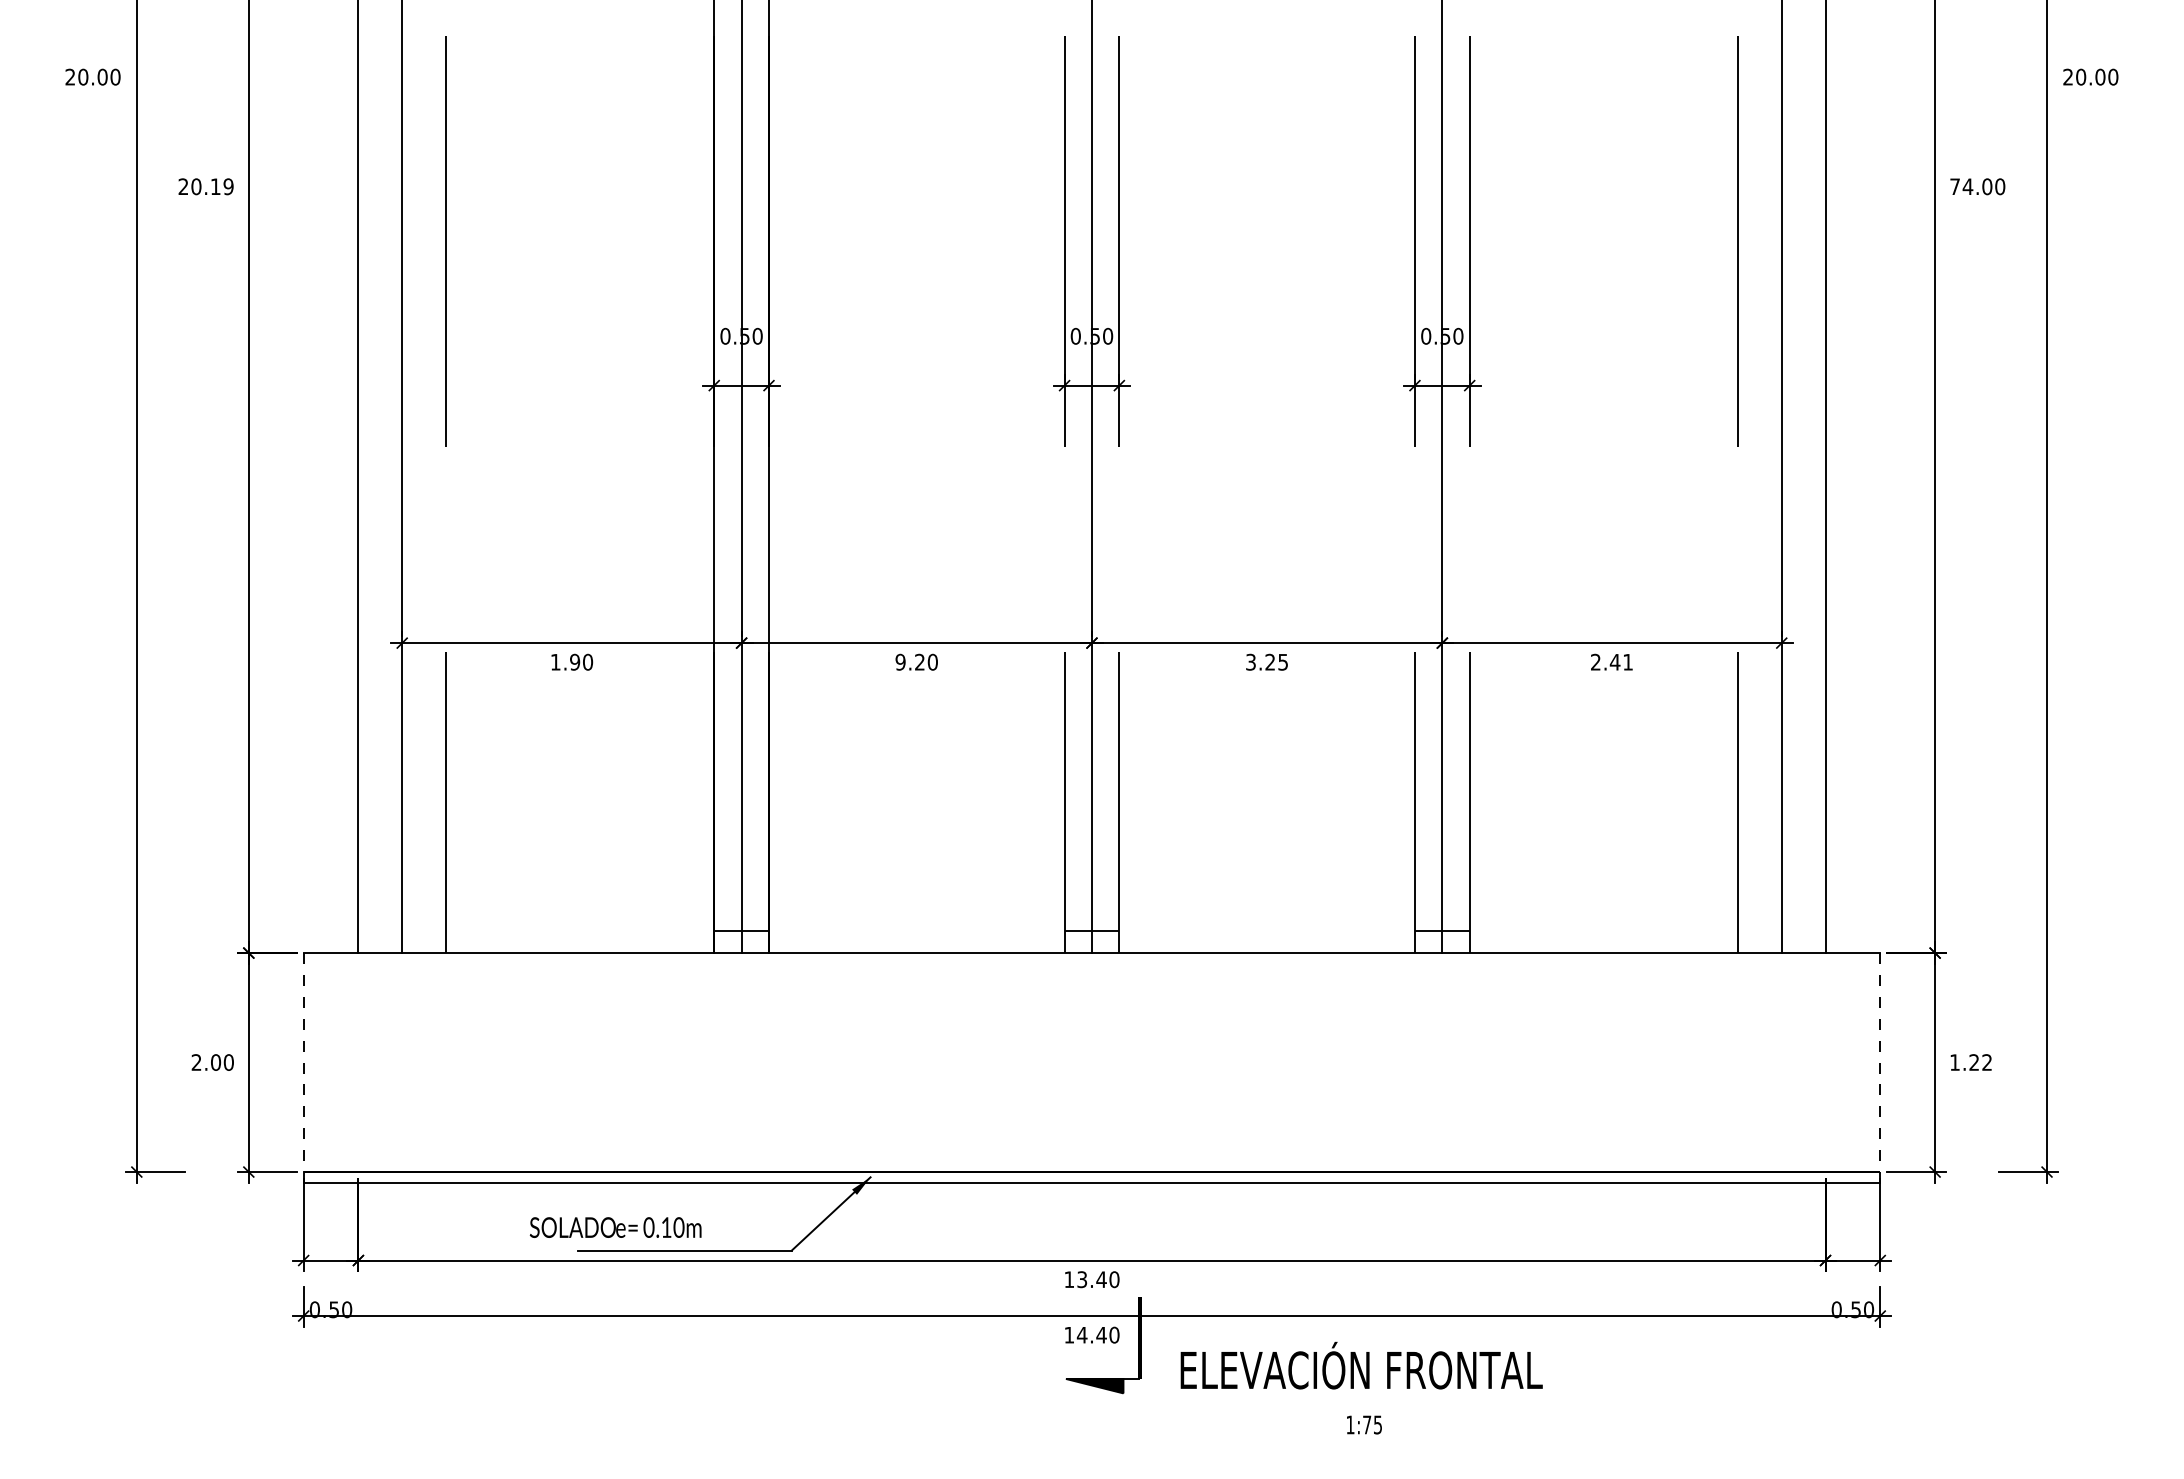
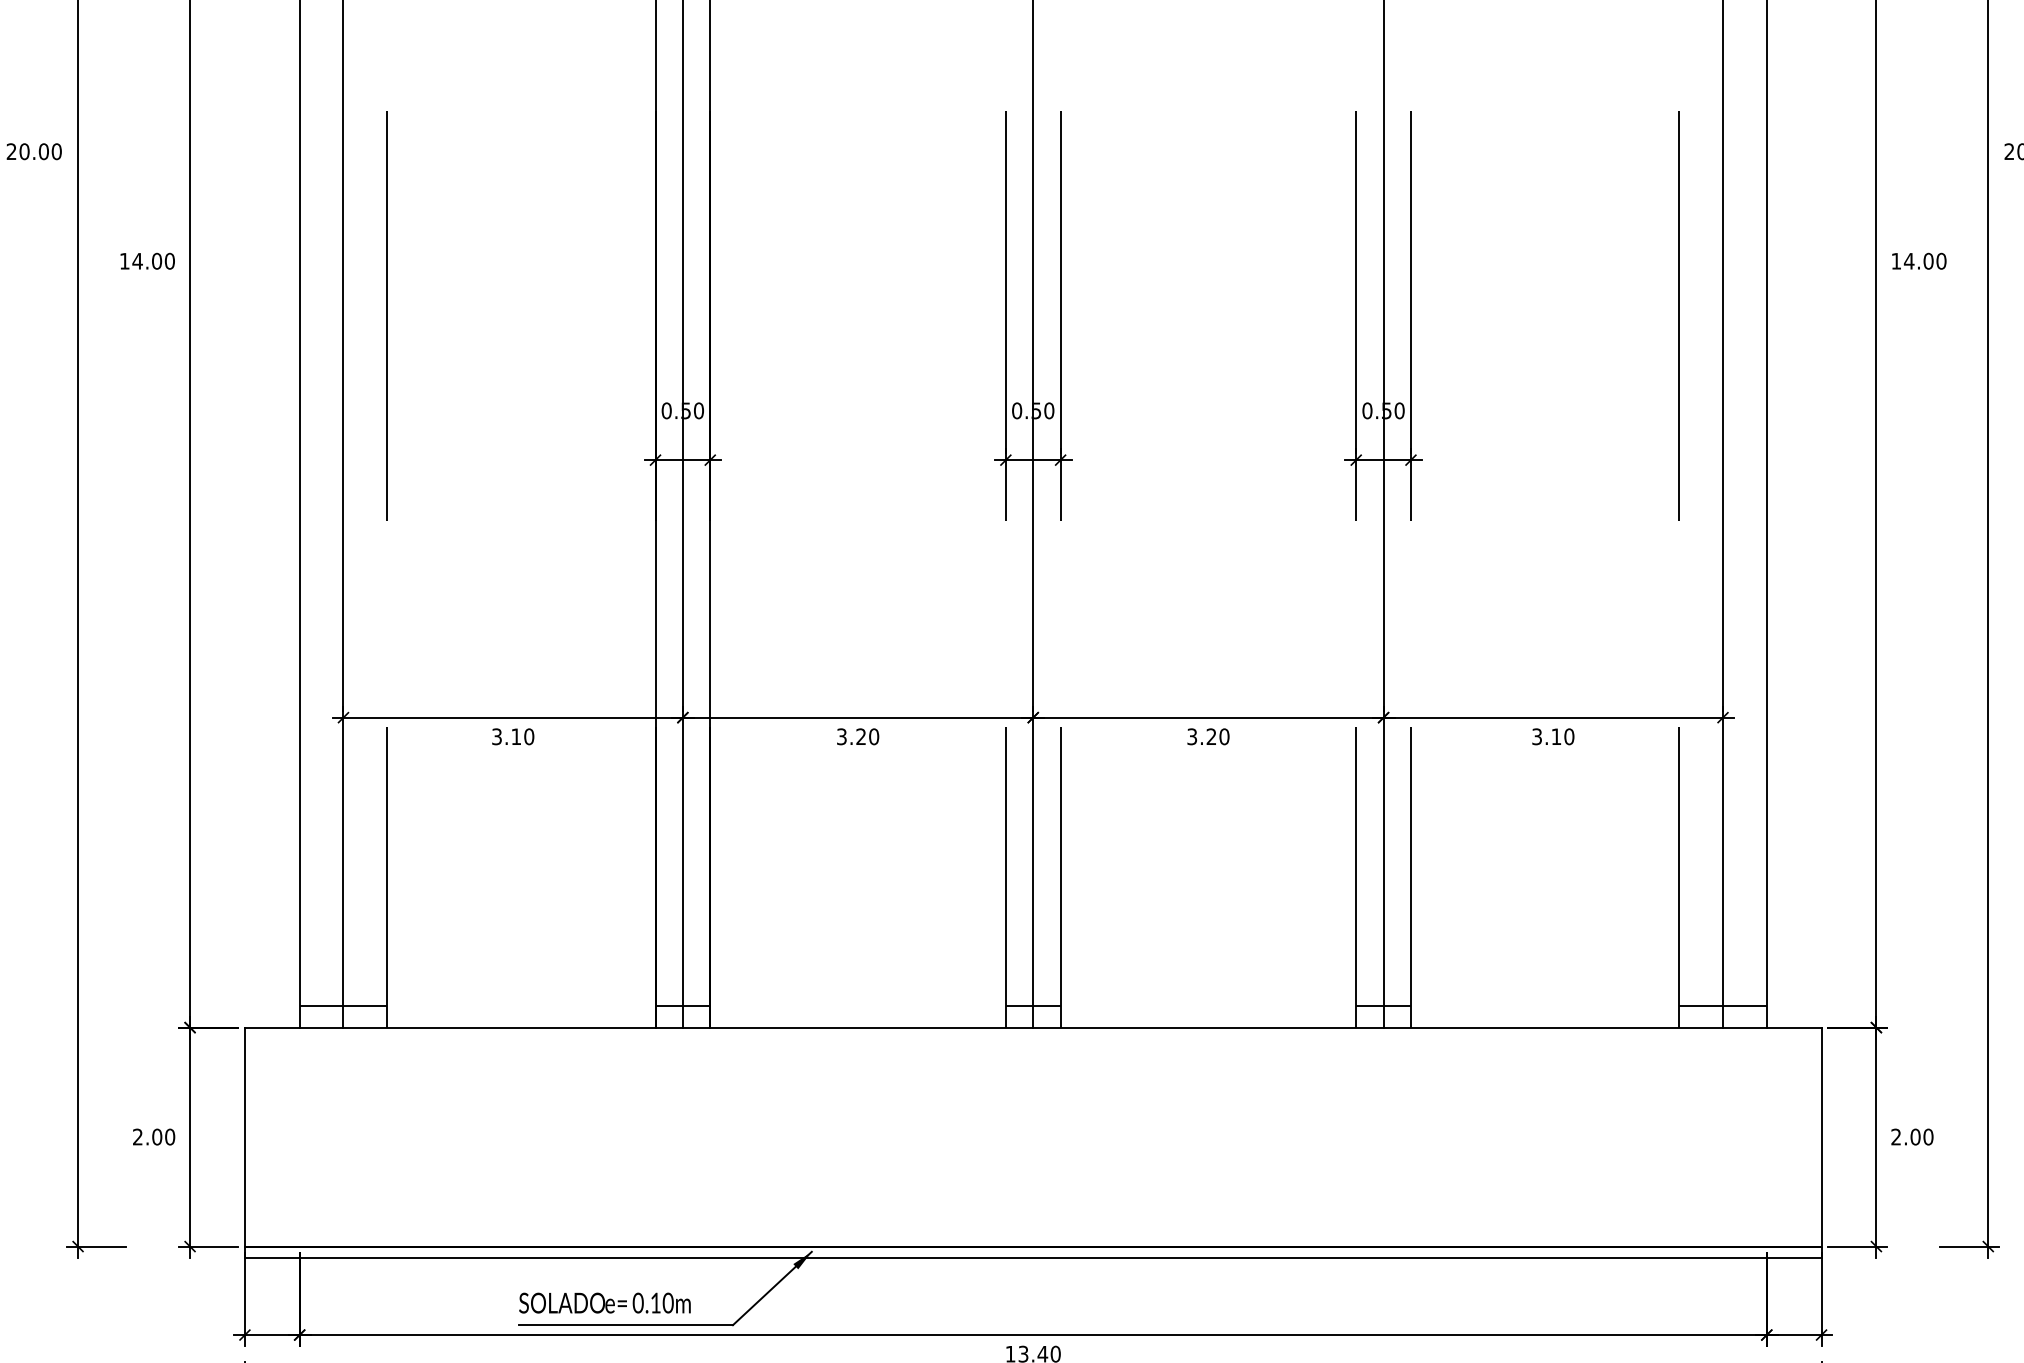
text: (205, 186) -> (146, 261), 20.19 -> 14.00
text: (1954, 186) -> (1895, 261), 74.00 -> 14.00
text: (565, 661) -> (506, 736), 1.90 -> 3.10
text: (1283, 661) -> (1224, 736), 3.25 -> 3.20
text: (1612, 661) -> (1553, 736), 2.41 -> 3.10
text: (900, 662) -> (841, 737), 9.20 -> 3.20
line: (402, 931) -> (343, 1006), added
line: (1781, 931) -> (1722, 1006), added
text: (1971, 1062) -> (1912, 1137), 1.22 -> 2.00
line: (303, 1063) -> (244, 1138), dashed -> solid
line: (1880, 1063) -> (1821, 1138), dashed -> solid
text: (615, 1227) -> (604, 1303), moved

